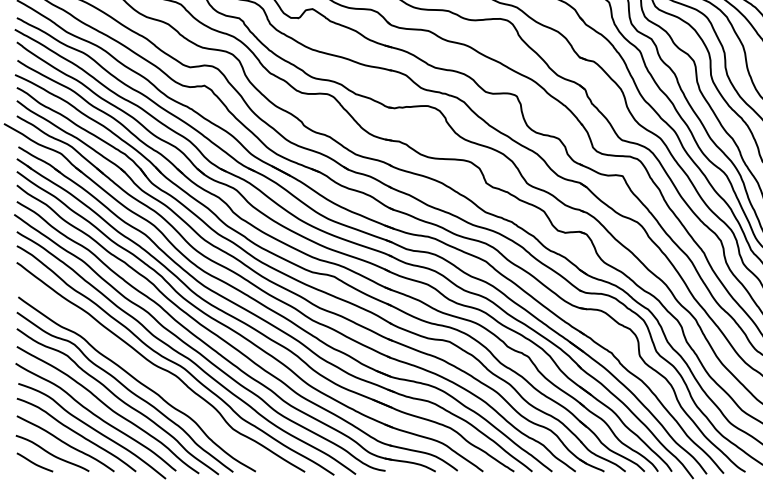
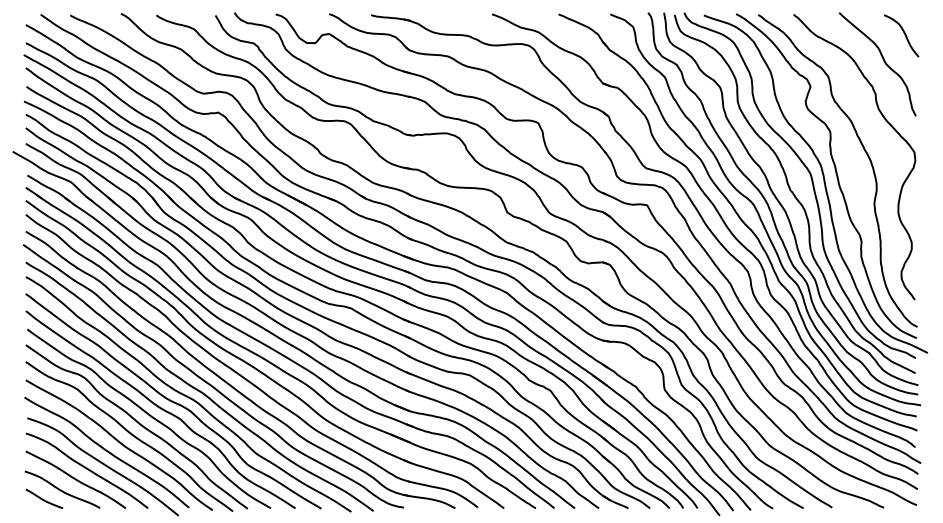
curve: (148, 375) -> (160, 409), added

